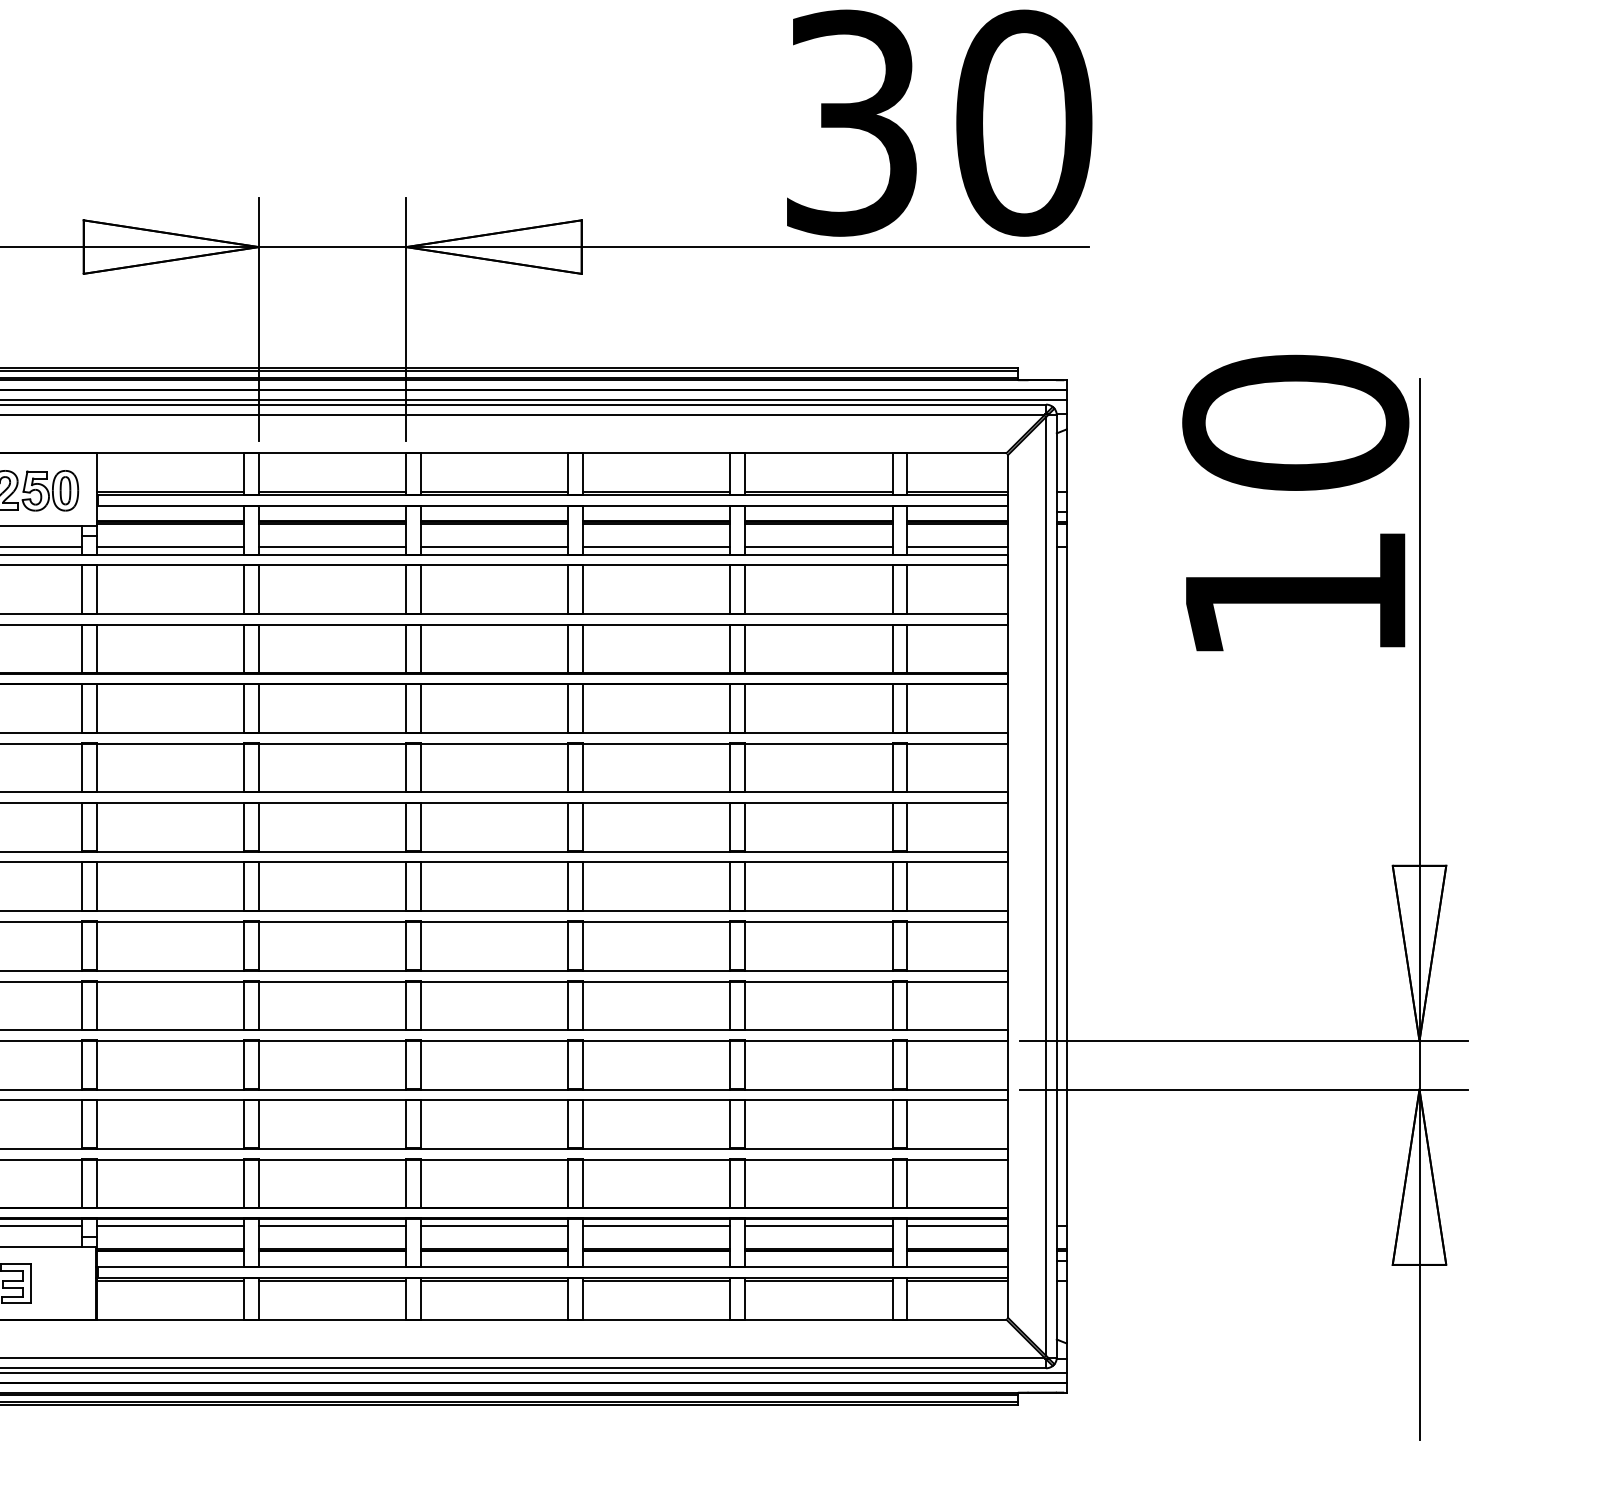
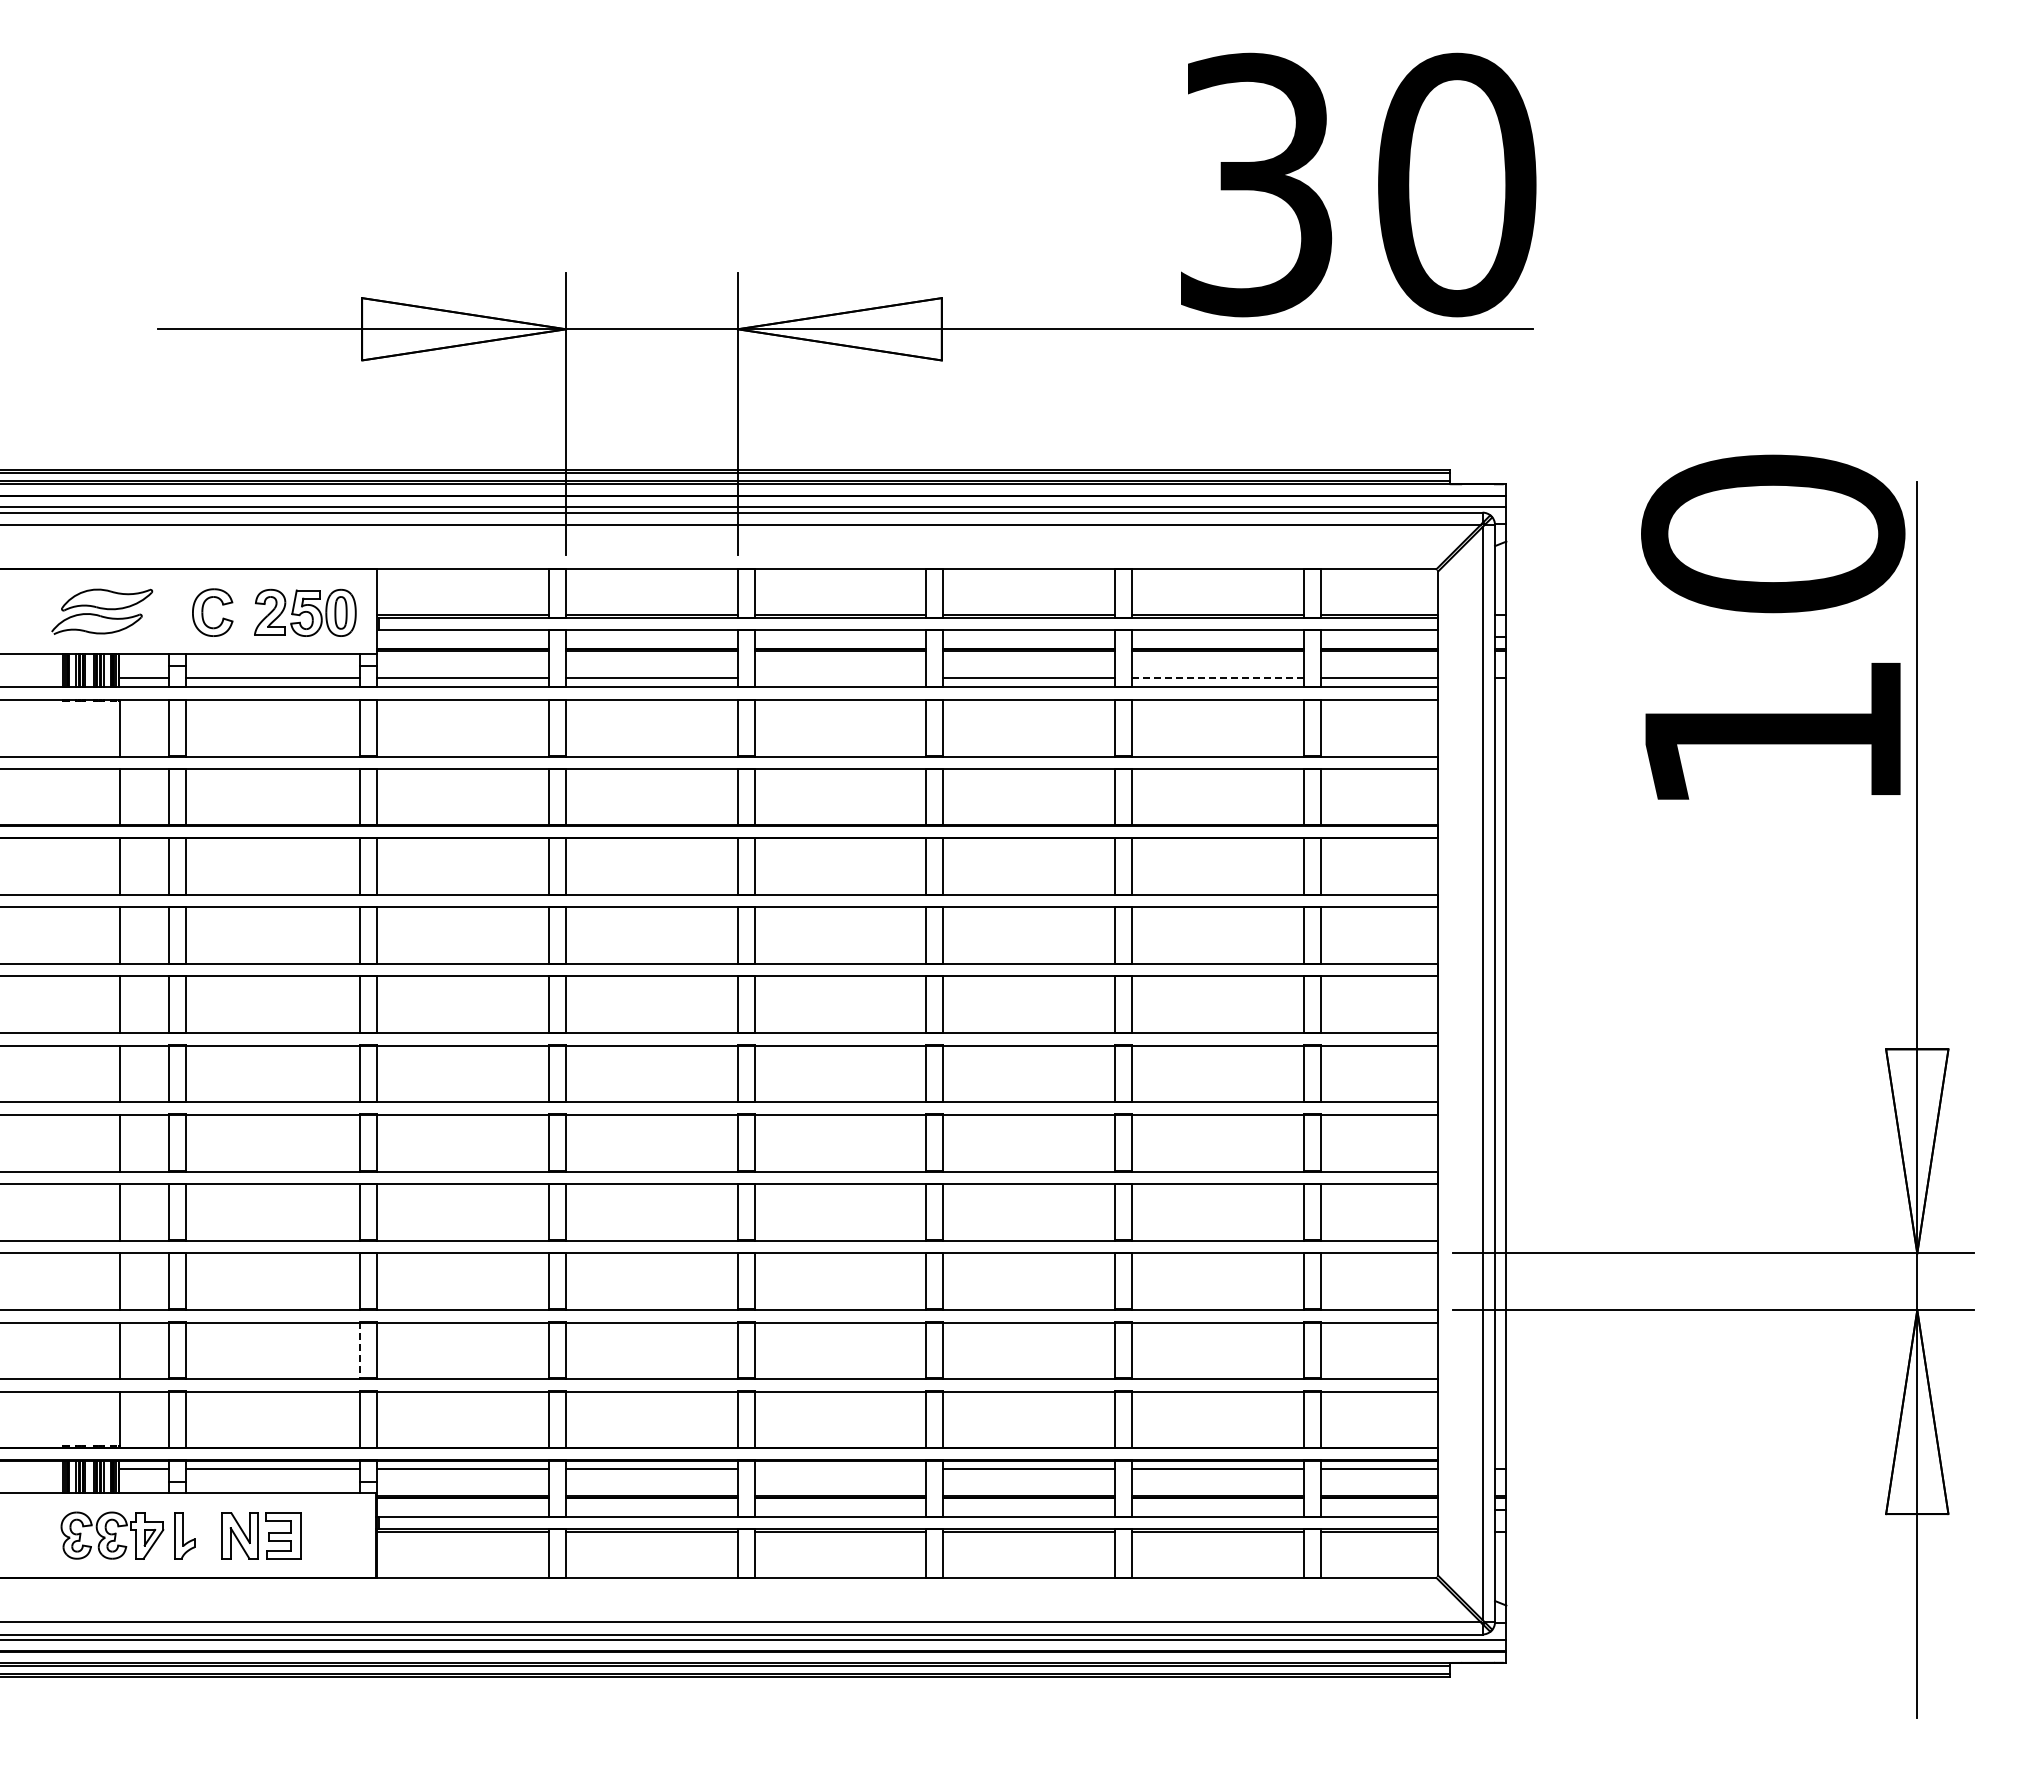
line: (494, 547) -> (840, 678), removed
line: (818, 547) -> (1217, 678), solid -> dashed
line: (82, 1124) -> (360, 1350), solid -> dashed
line: (494, 1226) -> (840, 1469), removed

